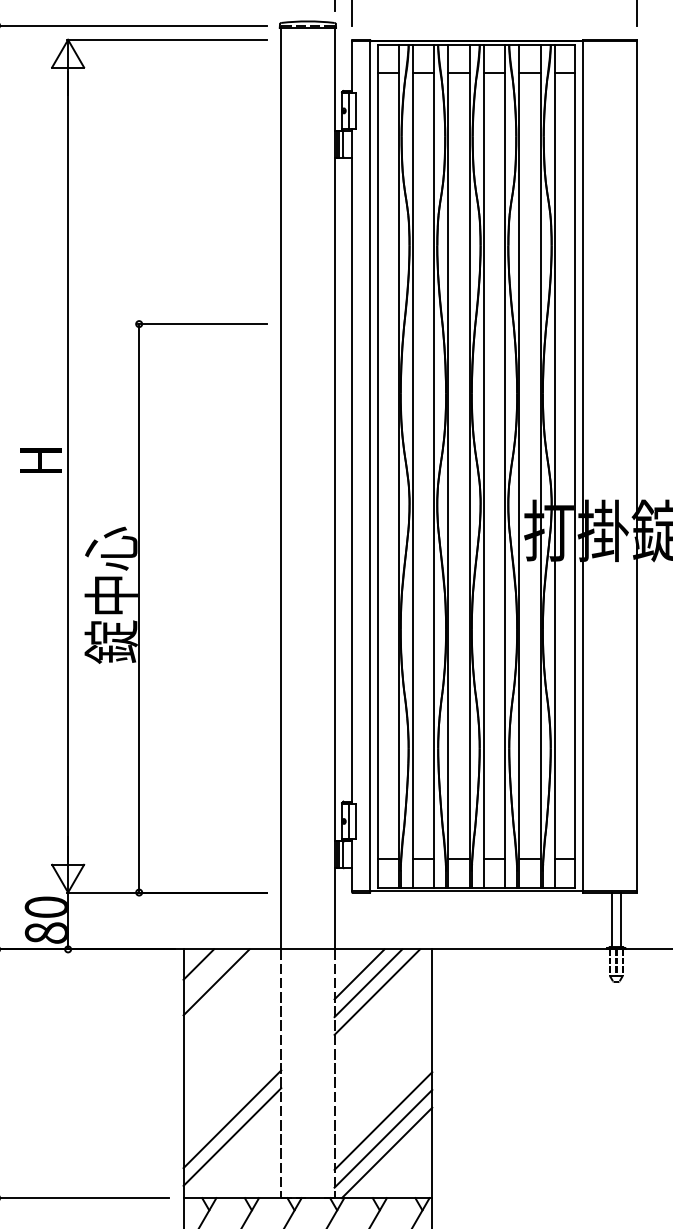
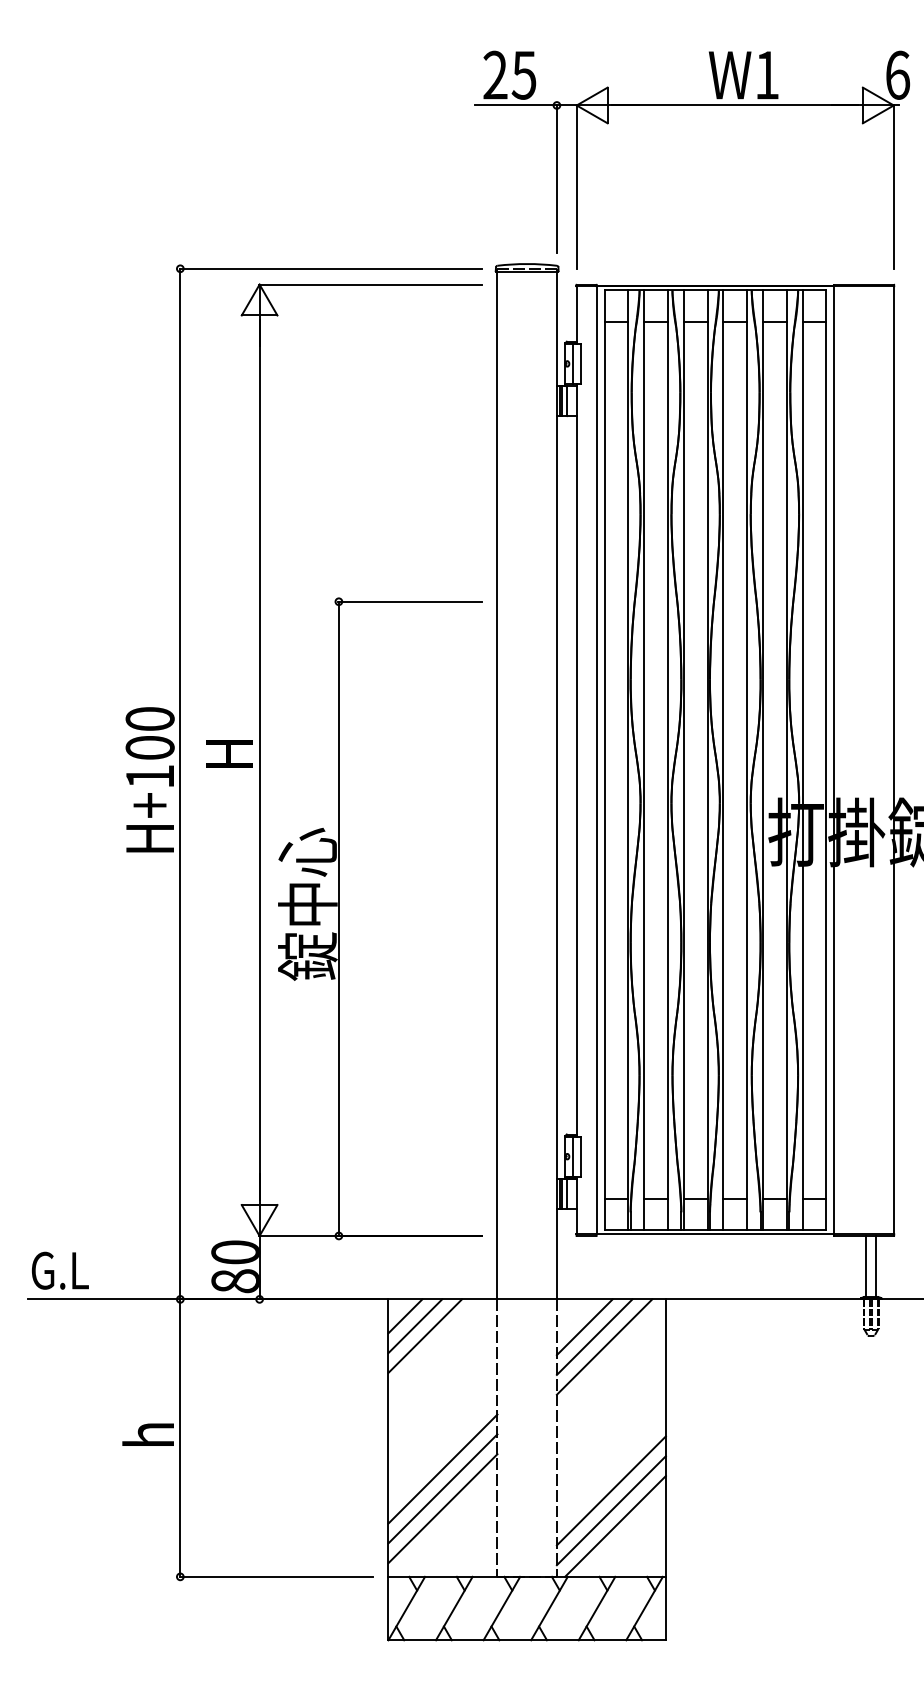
line: (207, 973) -> (415, 1326), added
line: (232, 1100) -> (442, 1468), added

